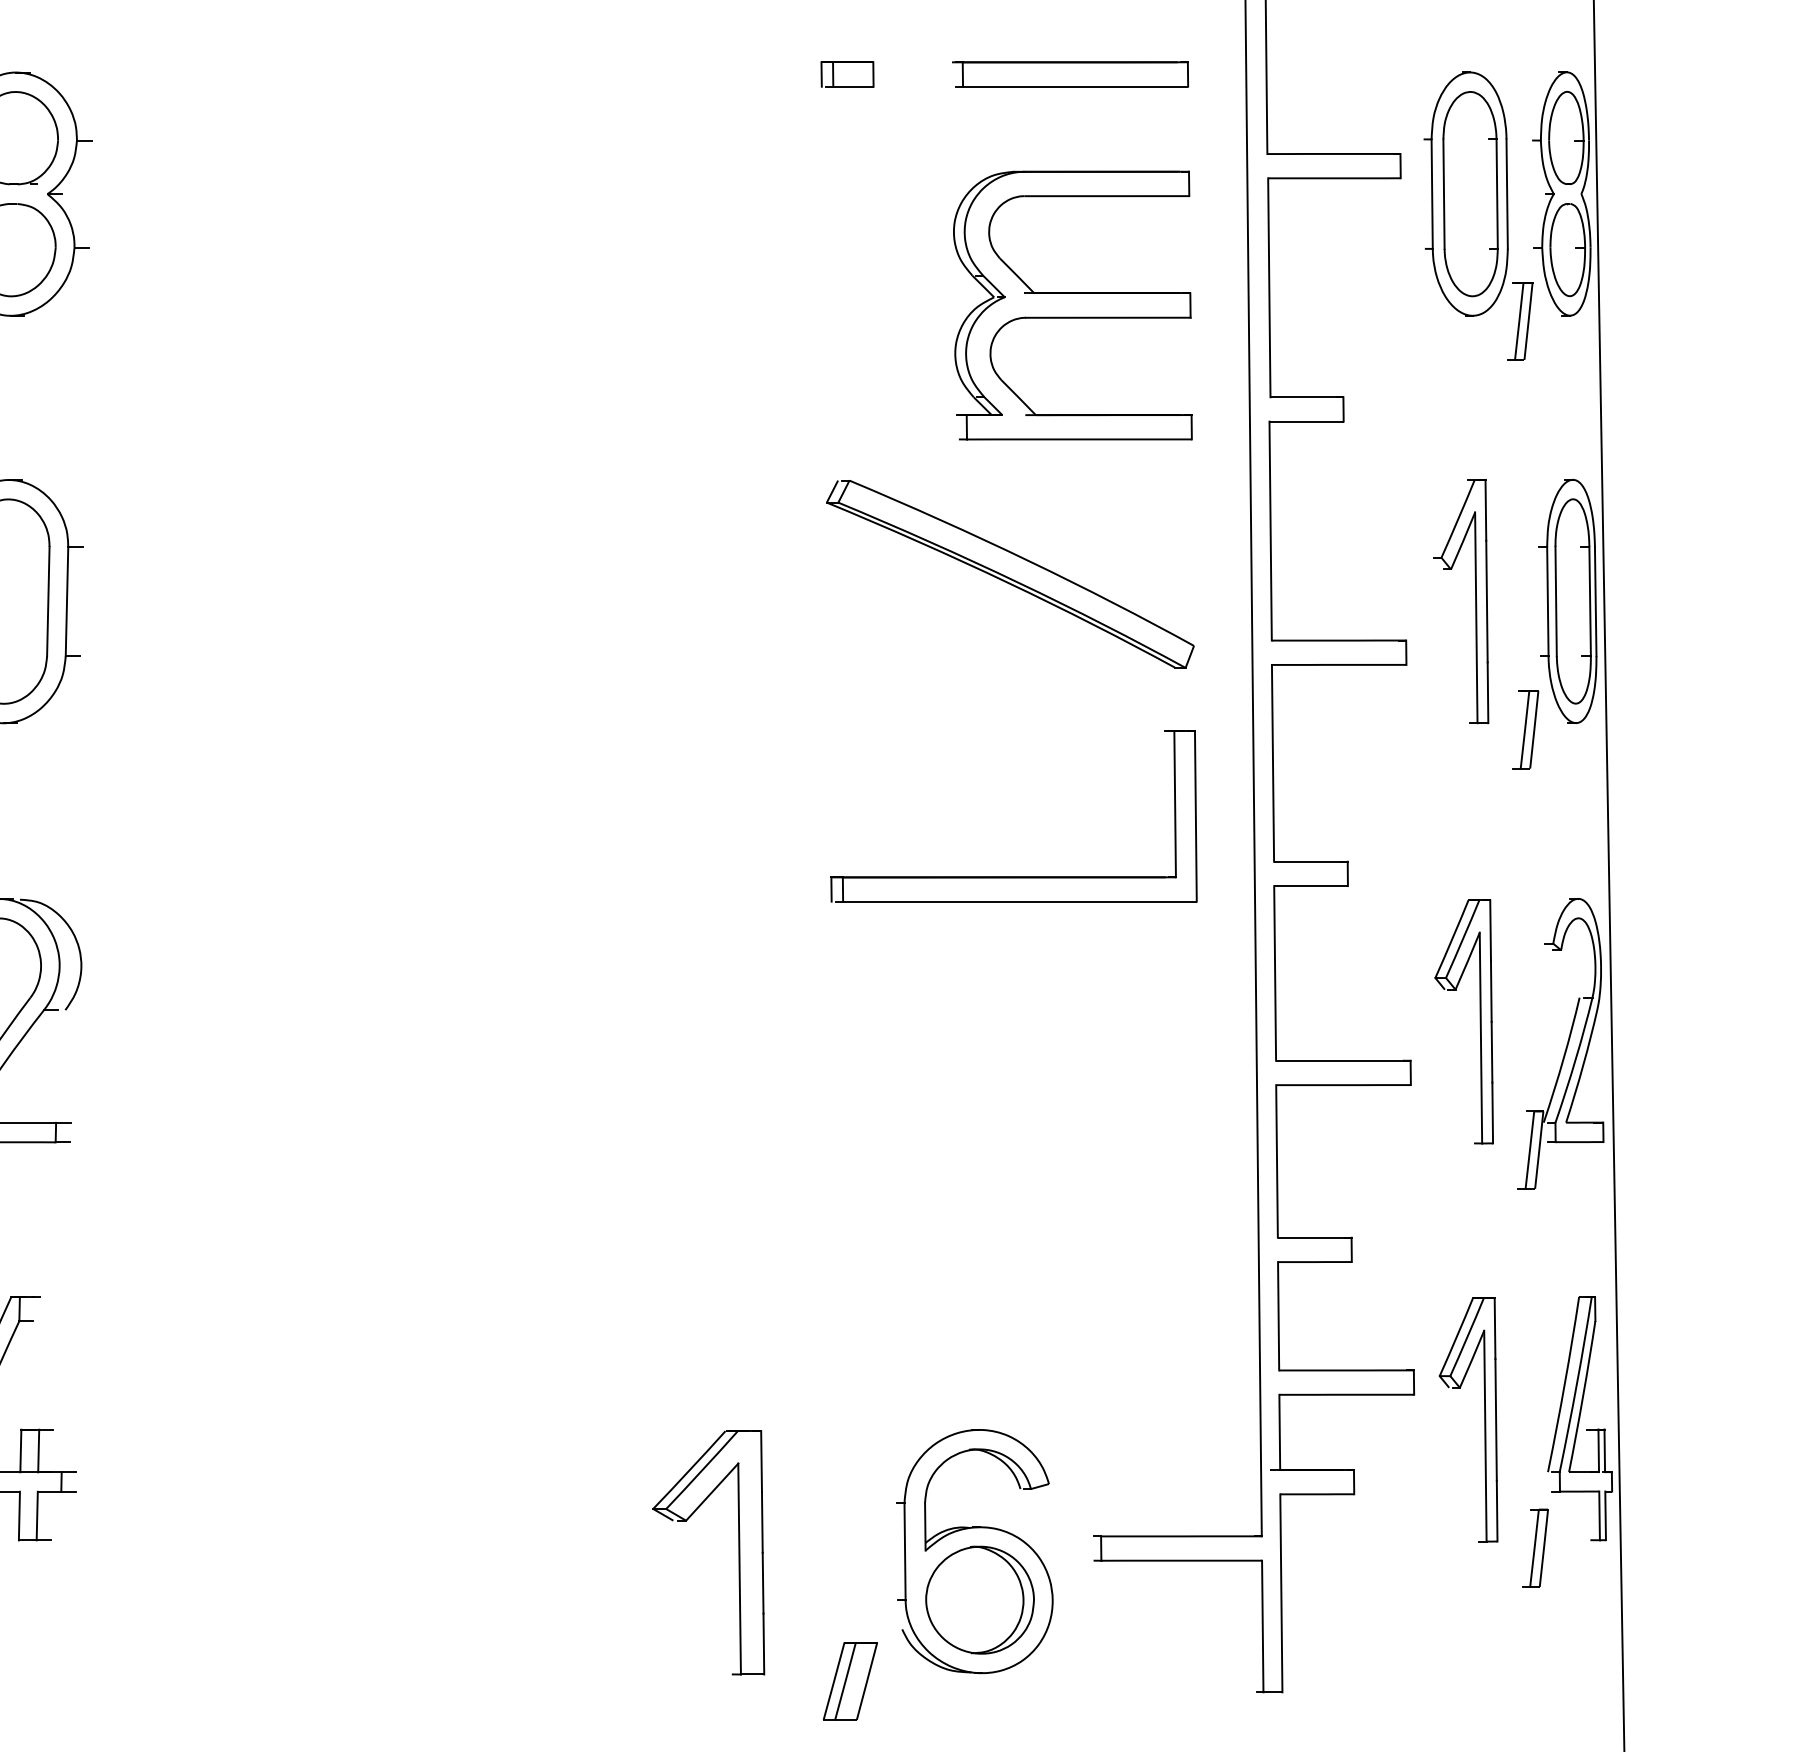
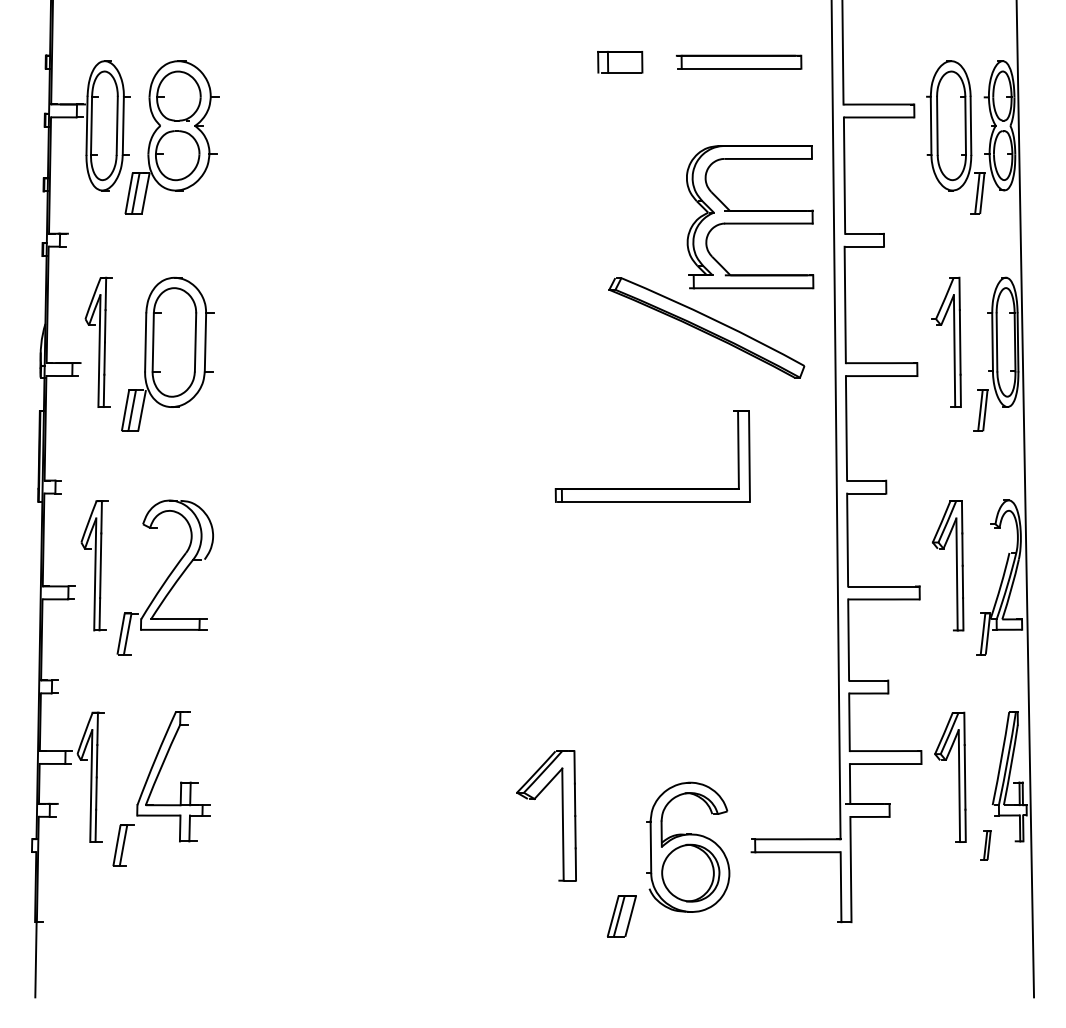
part: (847, 74) -> (620, 62), size x1.6
part: (1073, 306) -> (750, 217), moved
part: (1013, 876) -> (652, 488), moved
part: (736, 1544) -> (561, 811), moved
part: (1534, 1548) -> (985, 845), size x0.7

